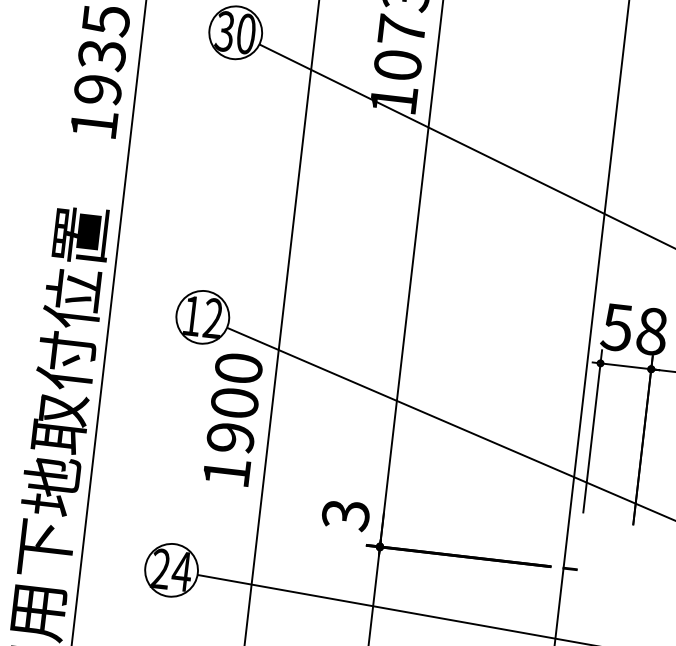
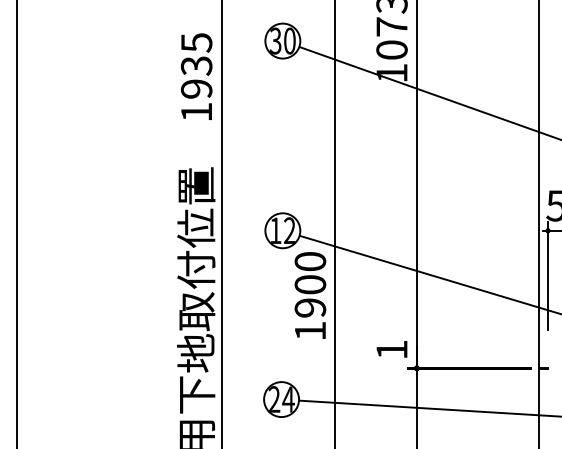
text: (345, 514) -> (391, 349), 3 -> 1

